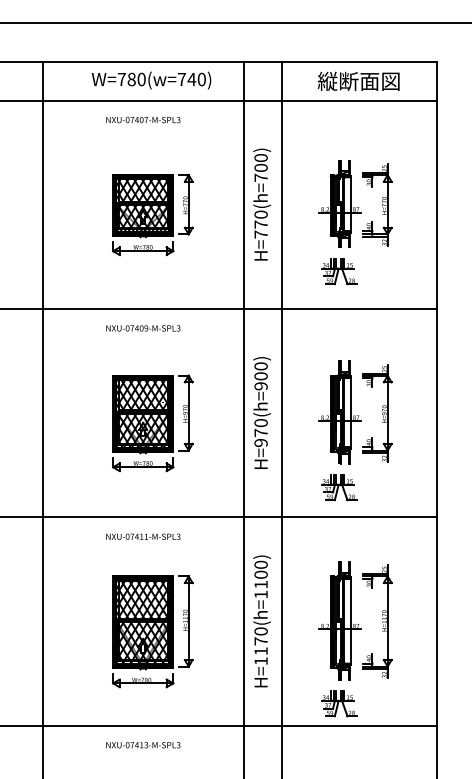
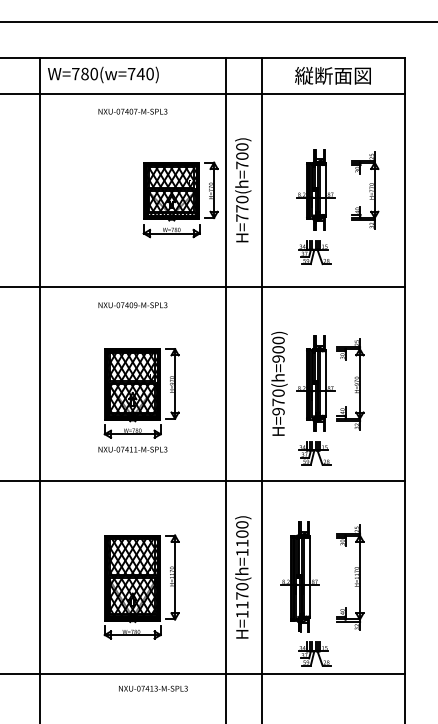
text: (151, 80) -> (103, 74), moved
part: (377, 204) -> (365, 190), moved
part: (152, 214) -> (180, 199), moved
text: (261, 412) -> (278, 383), moved
text: (143, 536) -> (133, 449), moved
part: (339, 620) -> (299, 576), moved
text: (143, 745) -> (153, 688), moved

